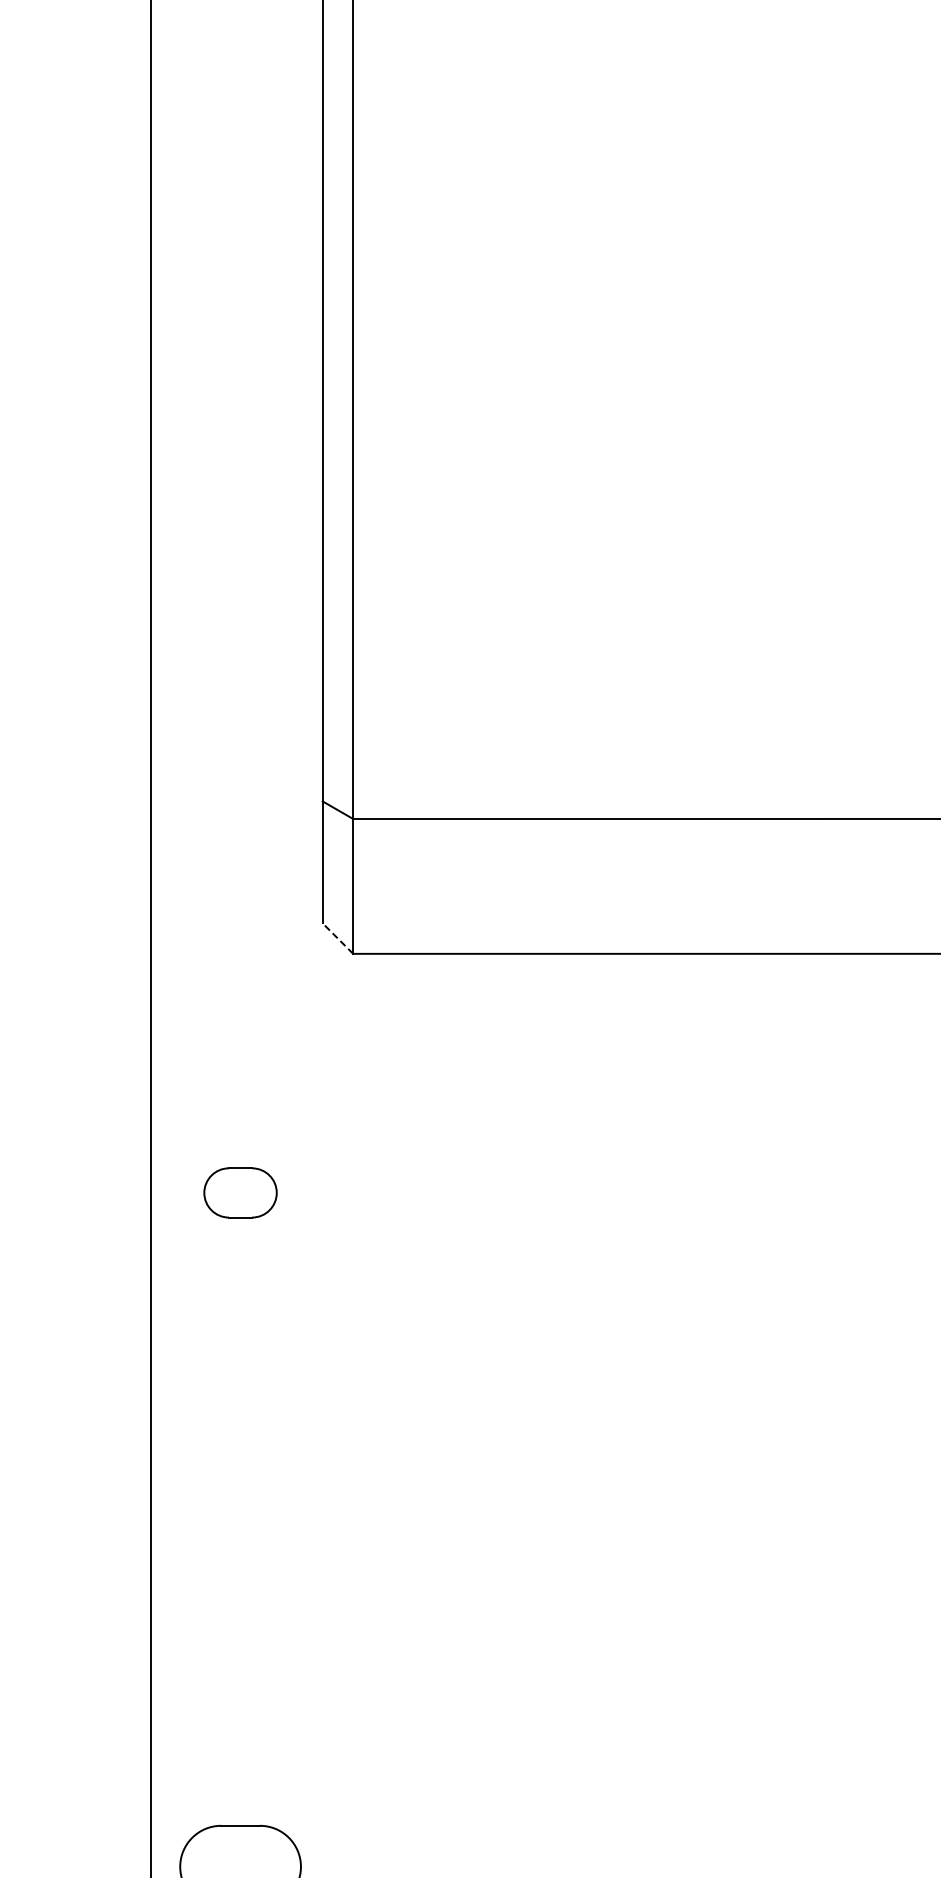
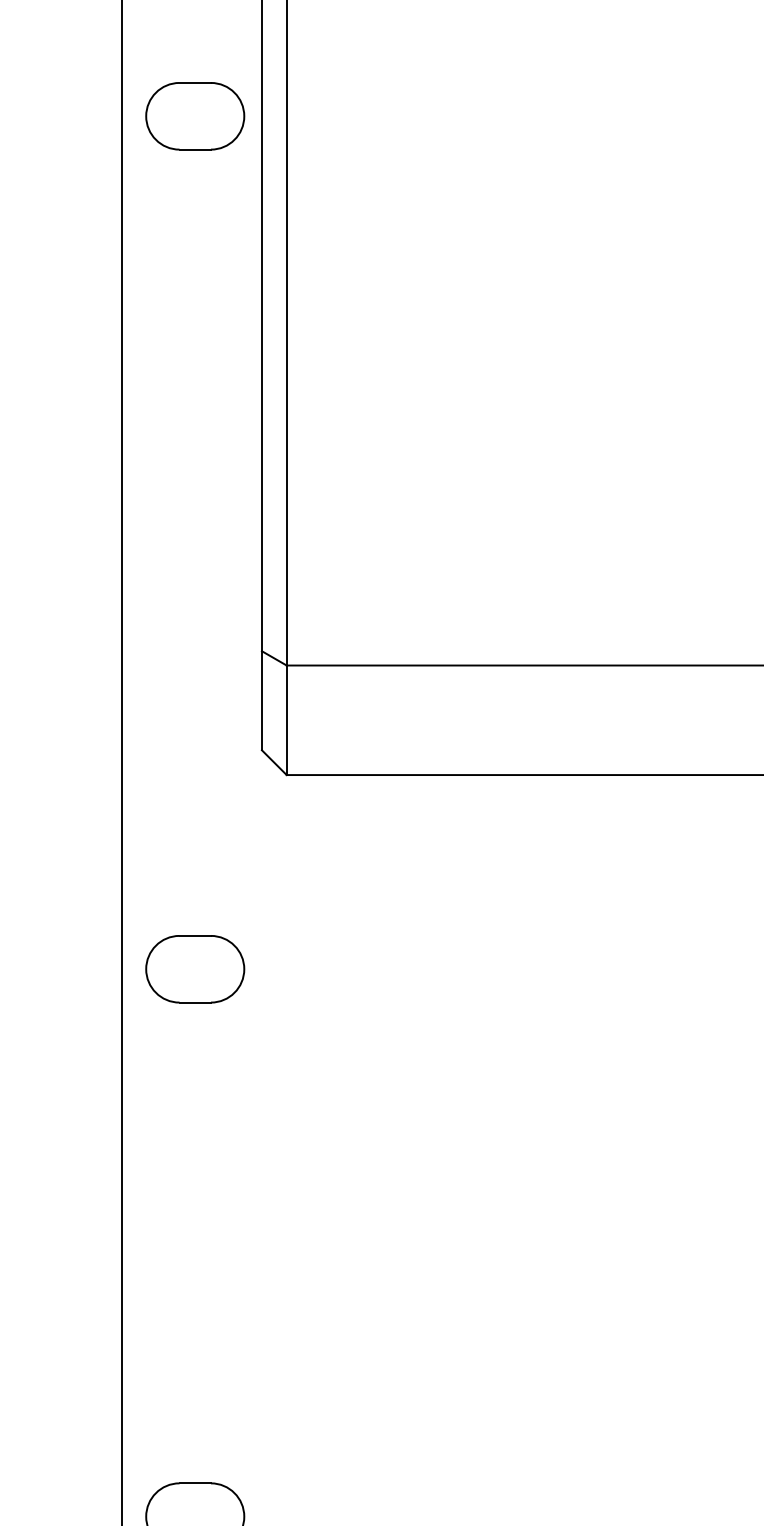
part: (240, 142) -> (195, 116), added
line: (337, 938) -> (273, 762), dashed -> solid
part: (240, 1192) -> (195, 968), size x1.67

